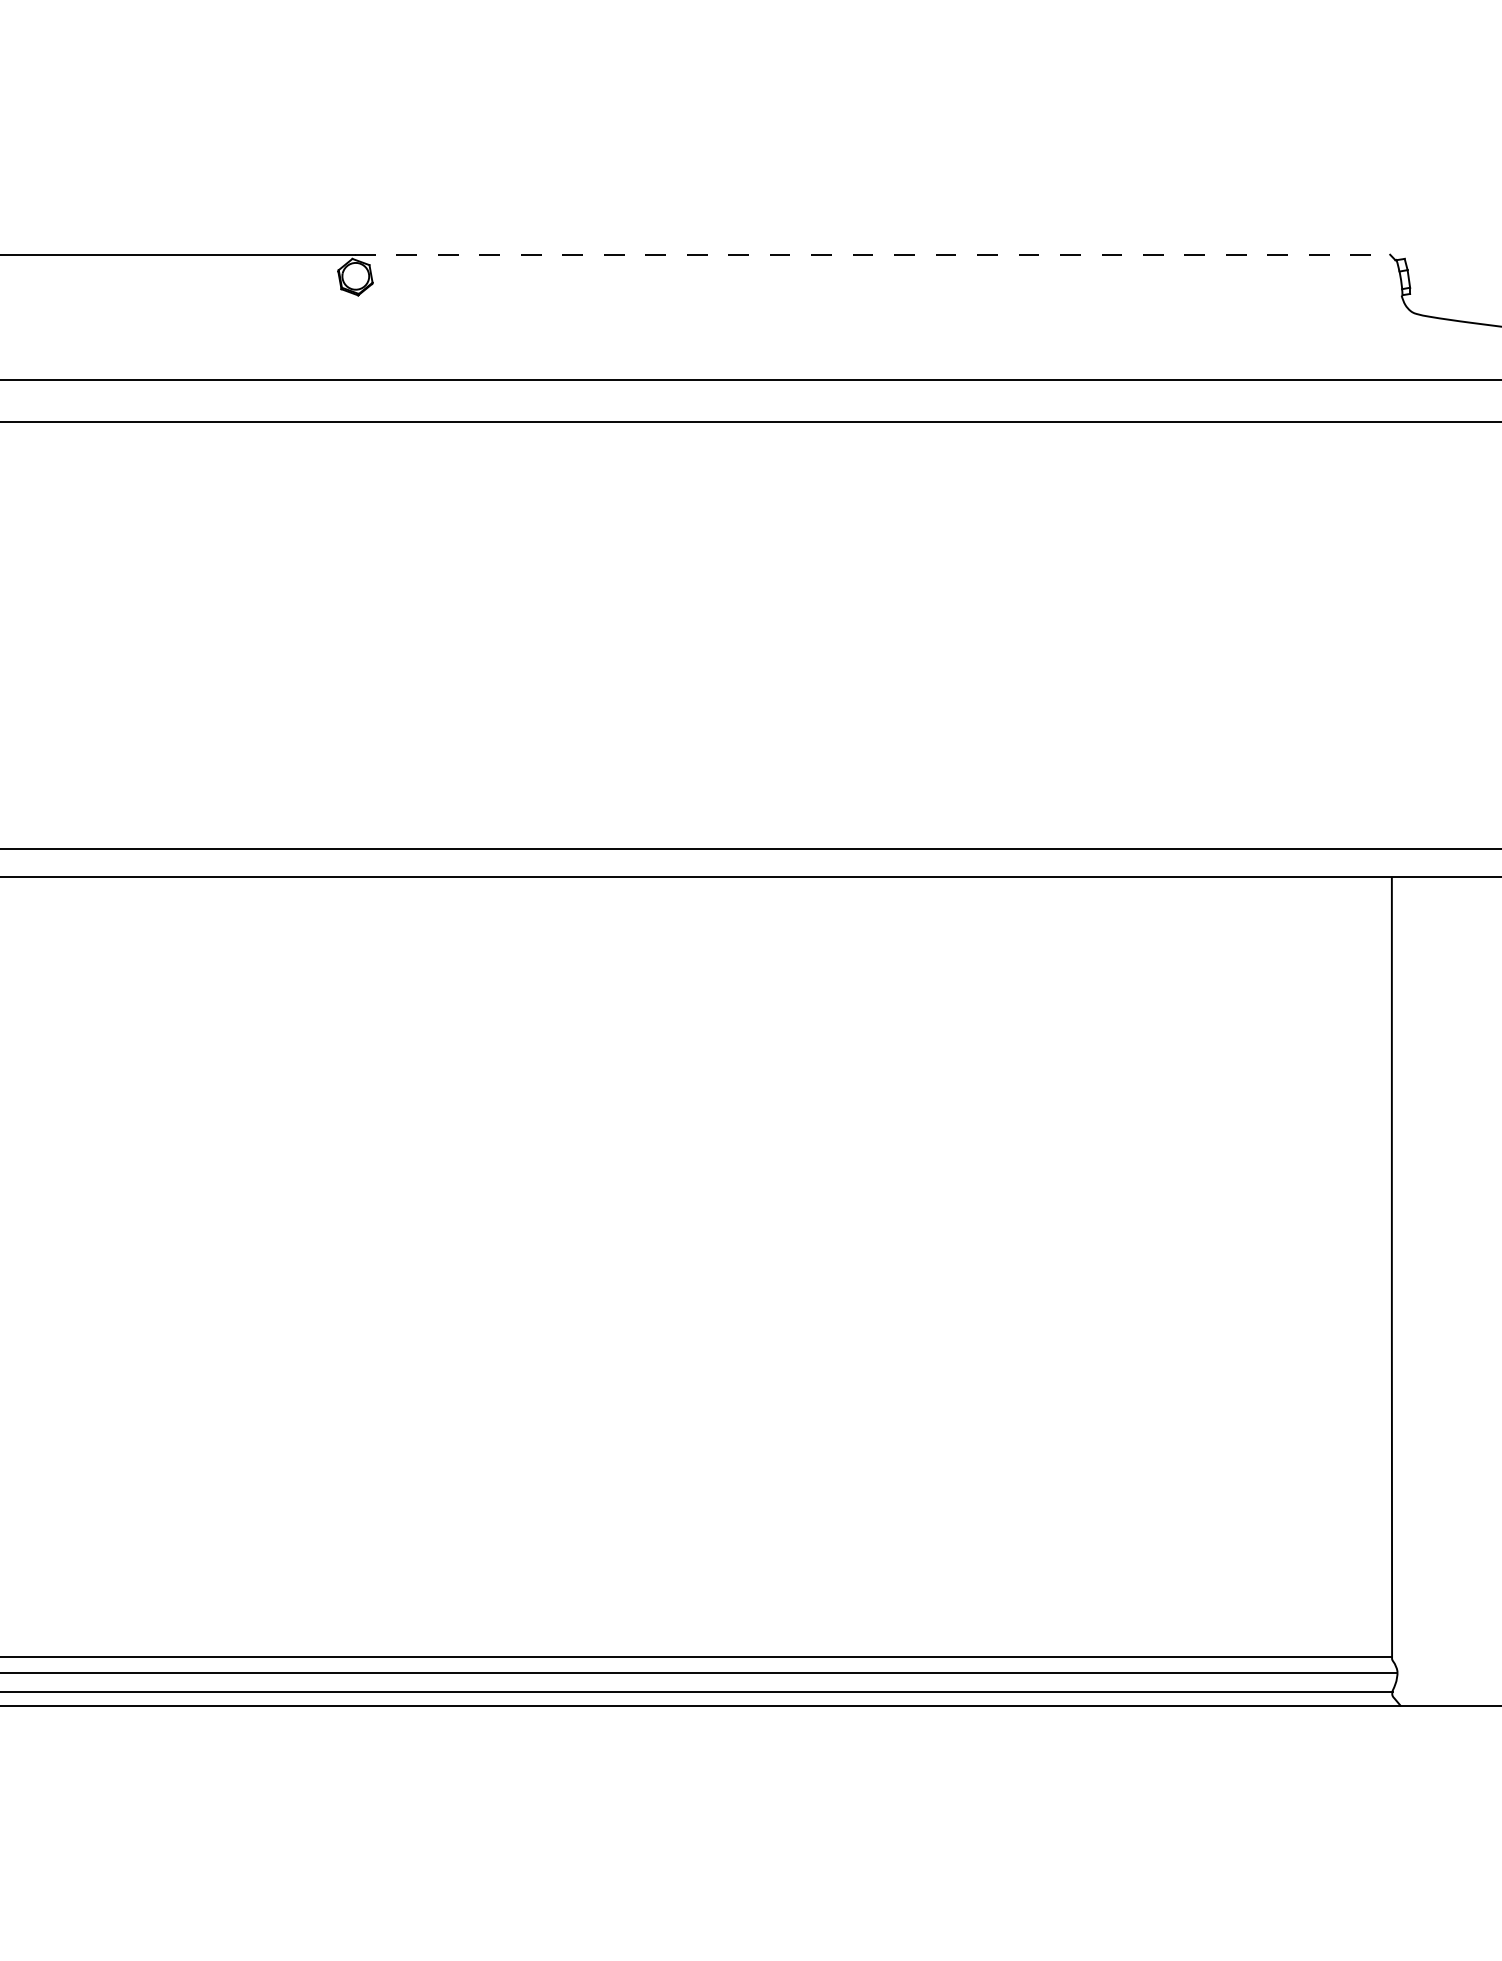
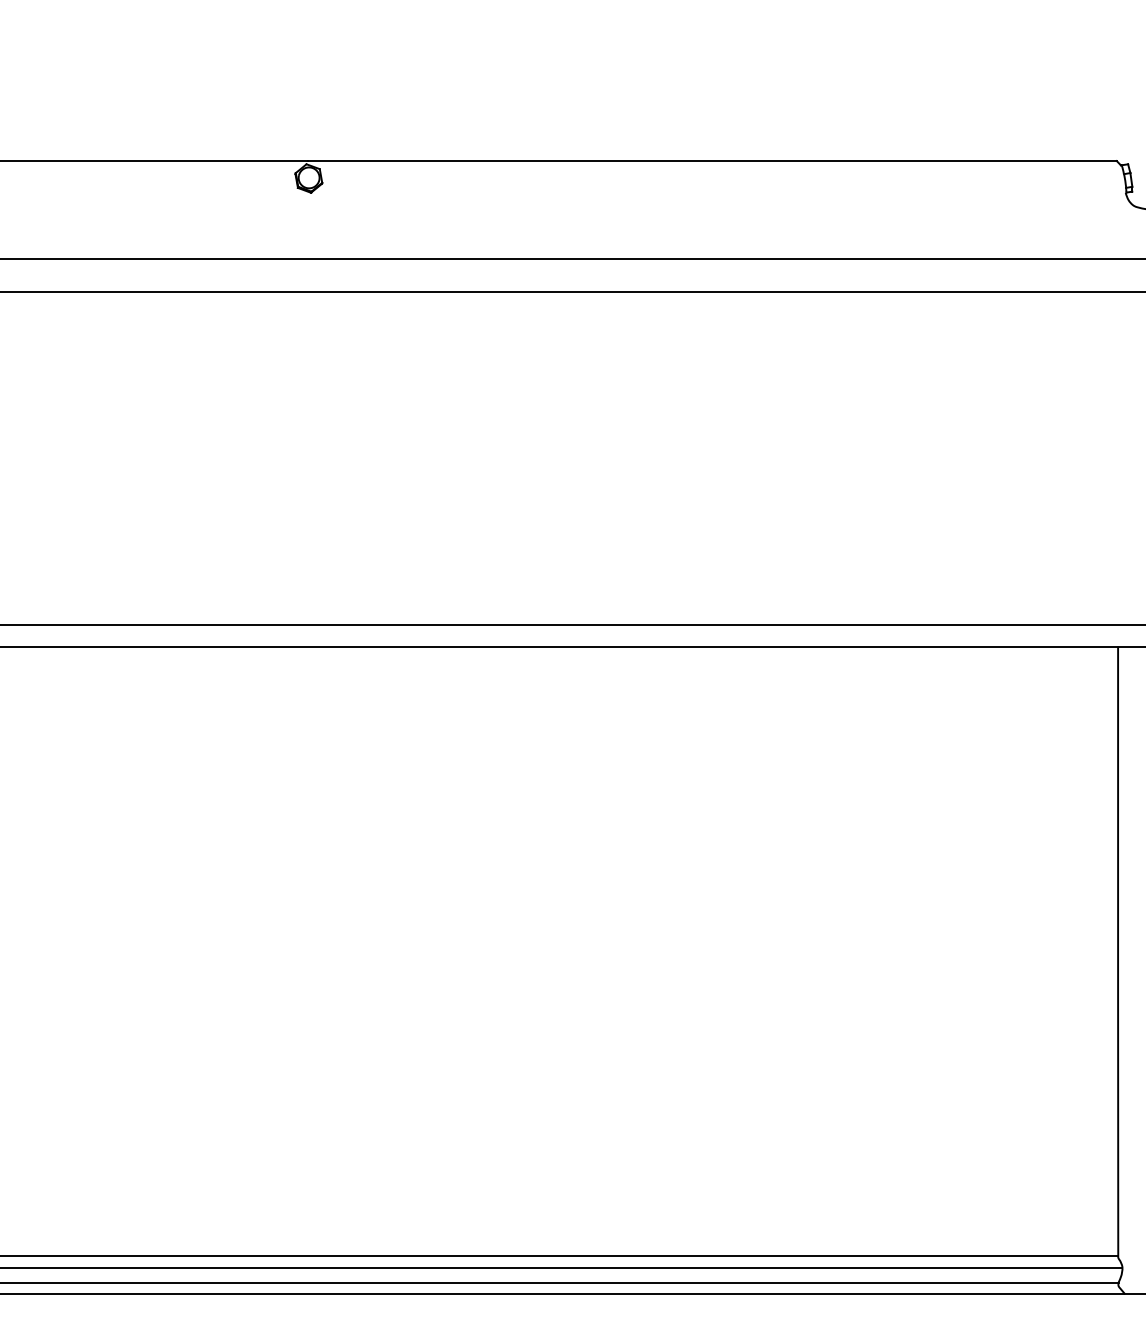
line: (872, 254) -> (712, 160), dashed -> solid

